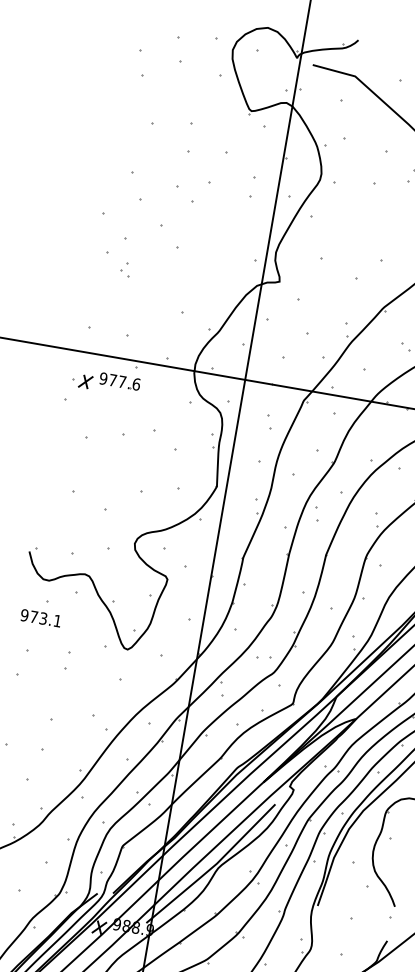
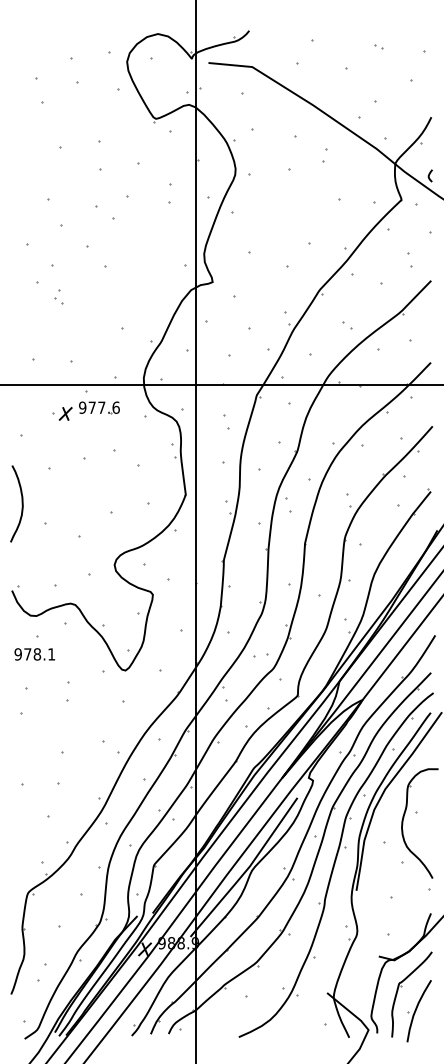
part: (105, 381) -> (85, 410), moved
curve: (53, 467) -> (21, 503), added
text: (43, 618) -> (37, 654), 973.1 -> 978.1

